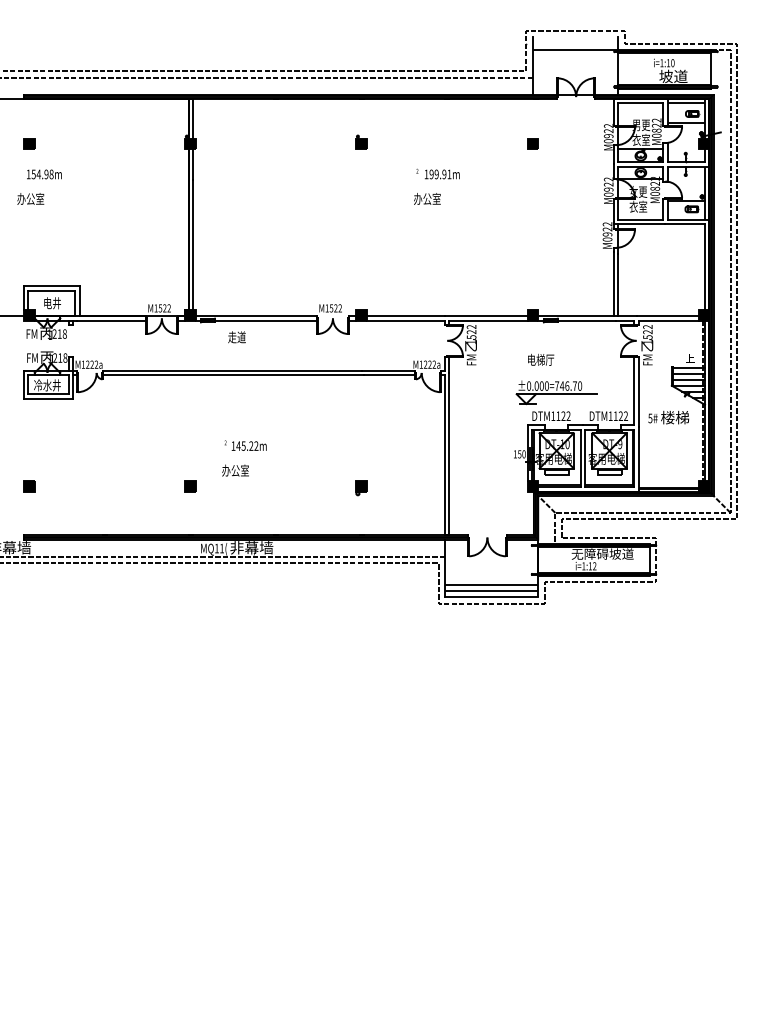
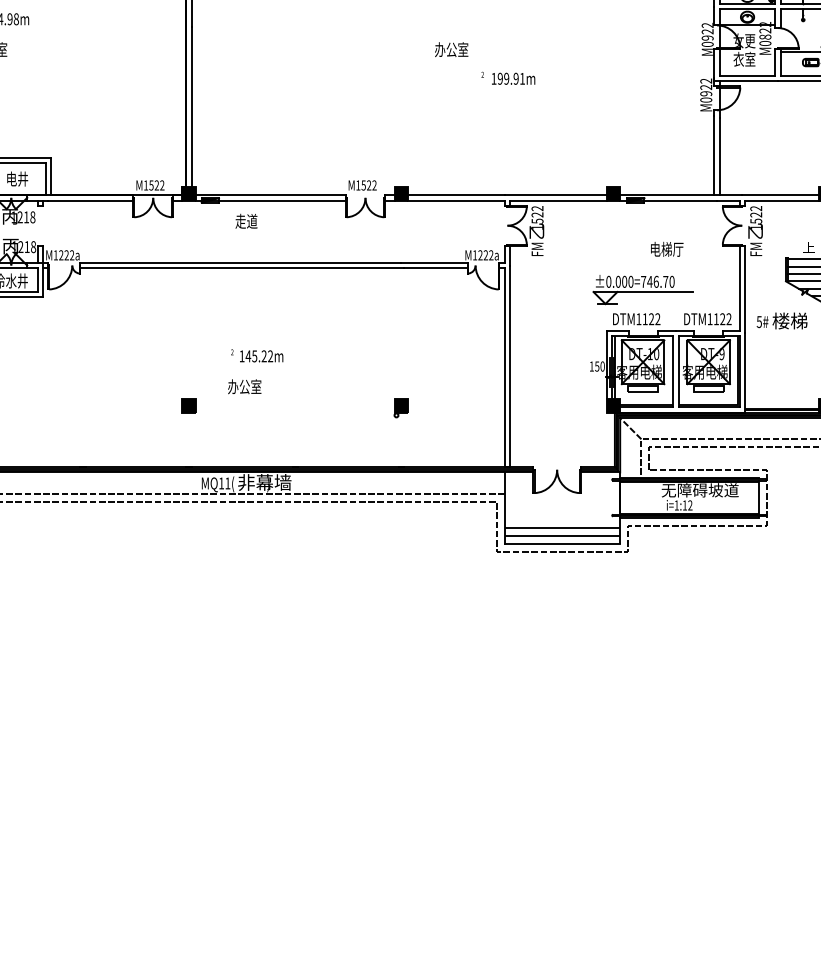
text: (437, 173) -> (507, 77), moved
text: (427, 198) -> (451, 49), moved
text: (541, 359) -> (667, 248), moved

